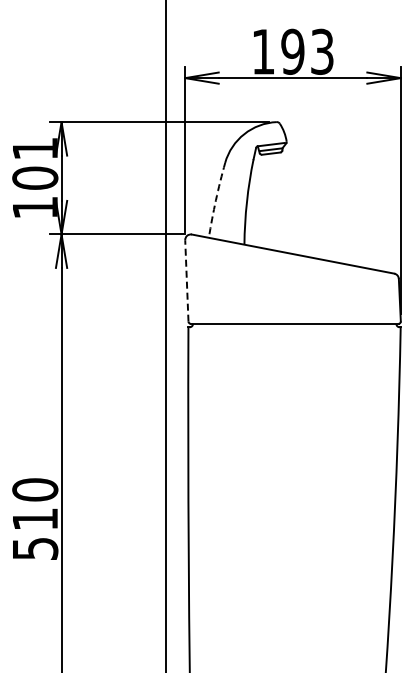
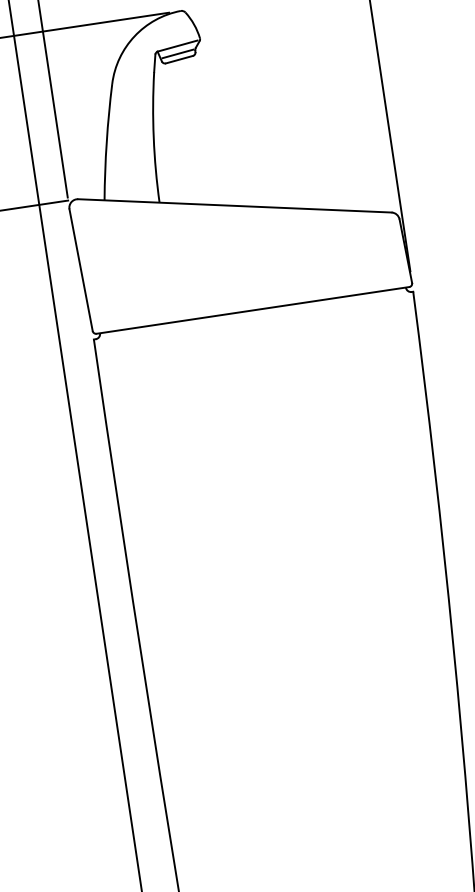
arc: (215, 200) -> (106, 142), dashed -> solid
line: (186, 280) -> (80, 269), dashed -> solid

